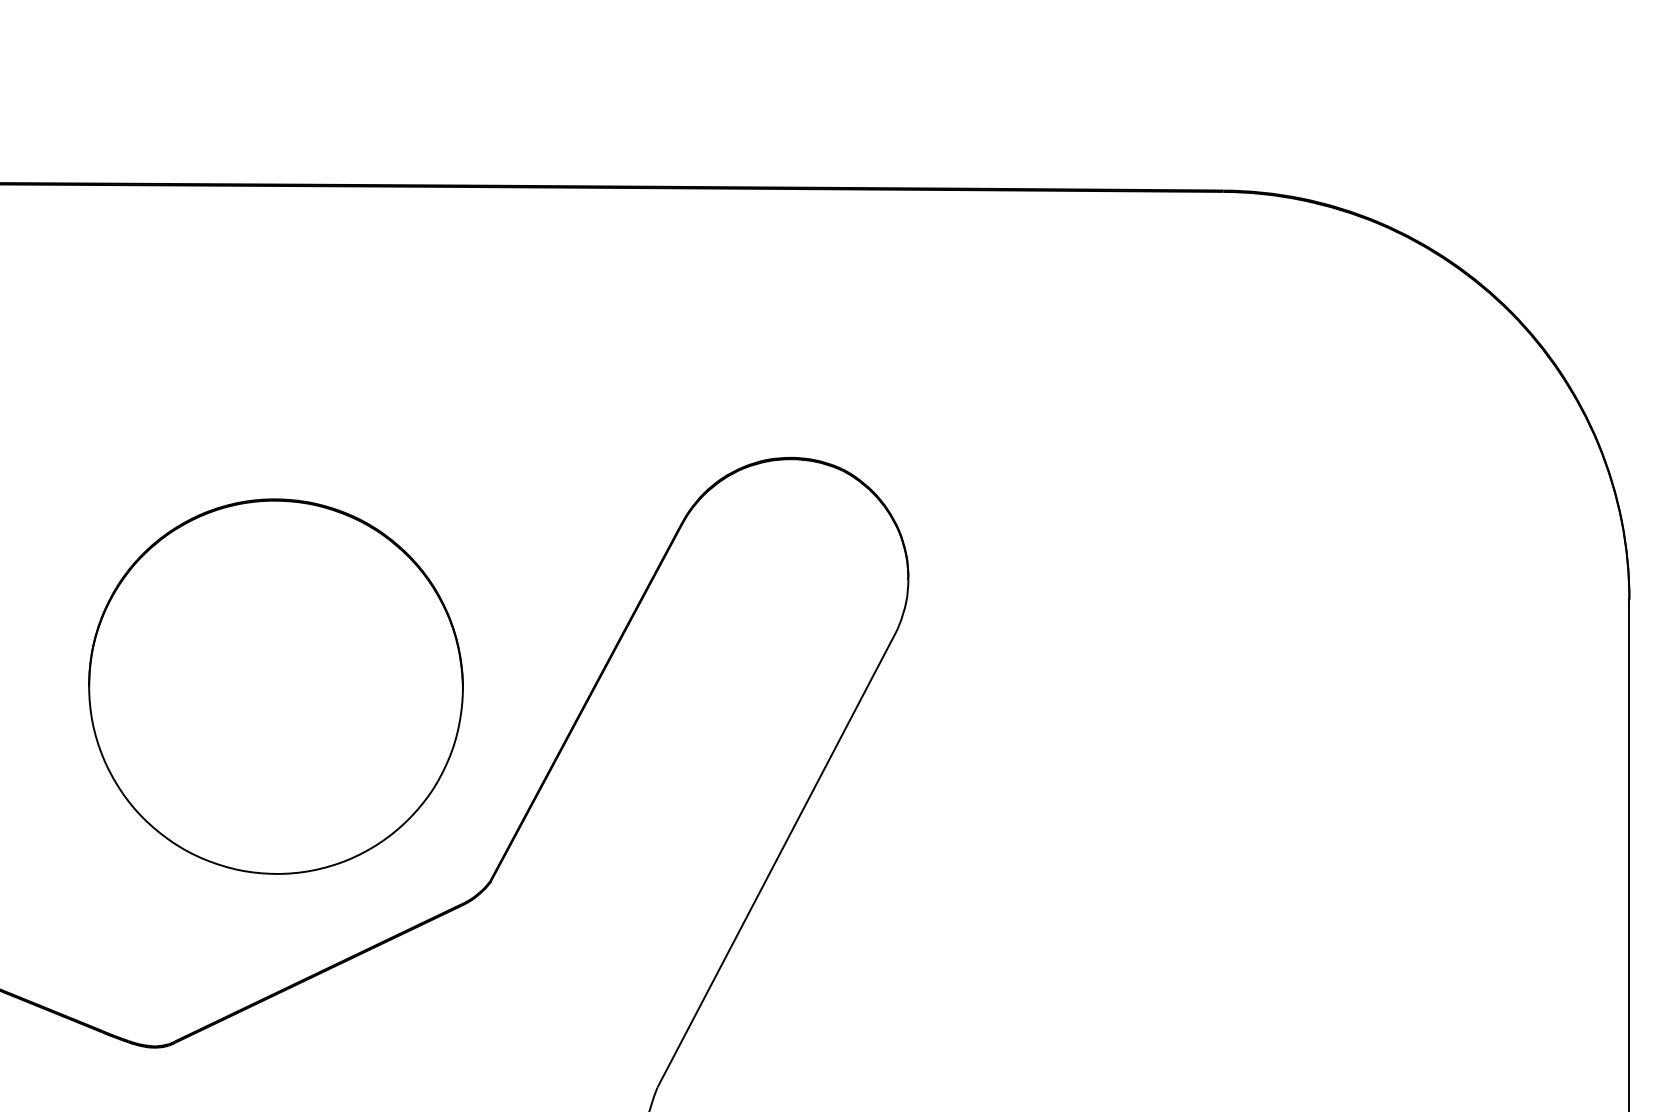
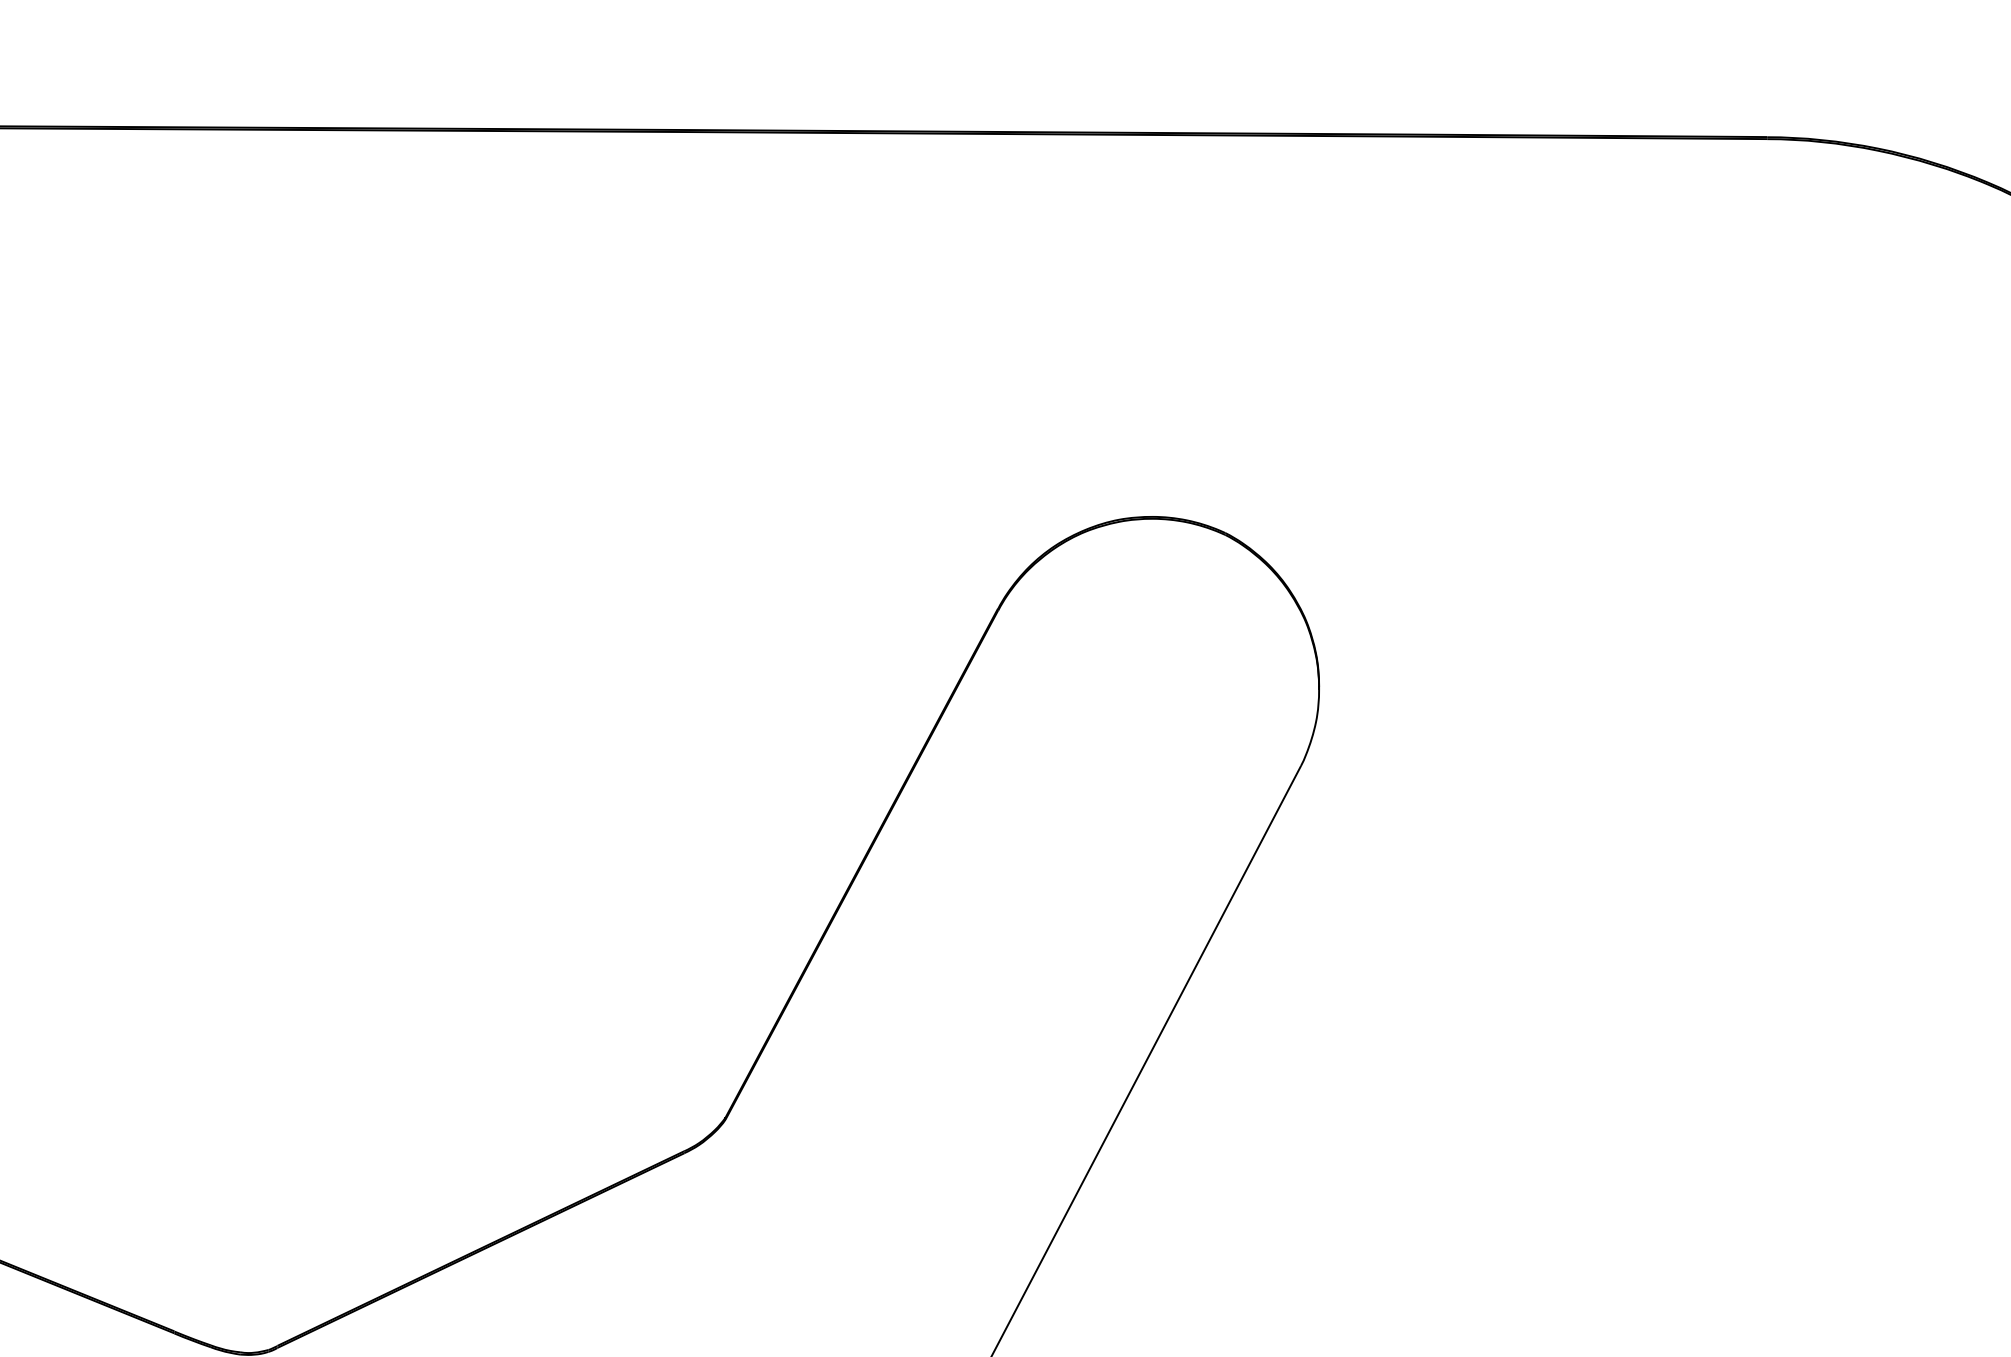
part: (275, 686) -> (419, 841), removed

